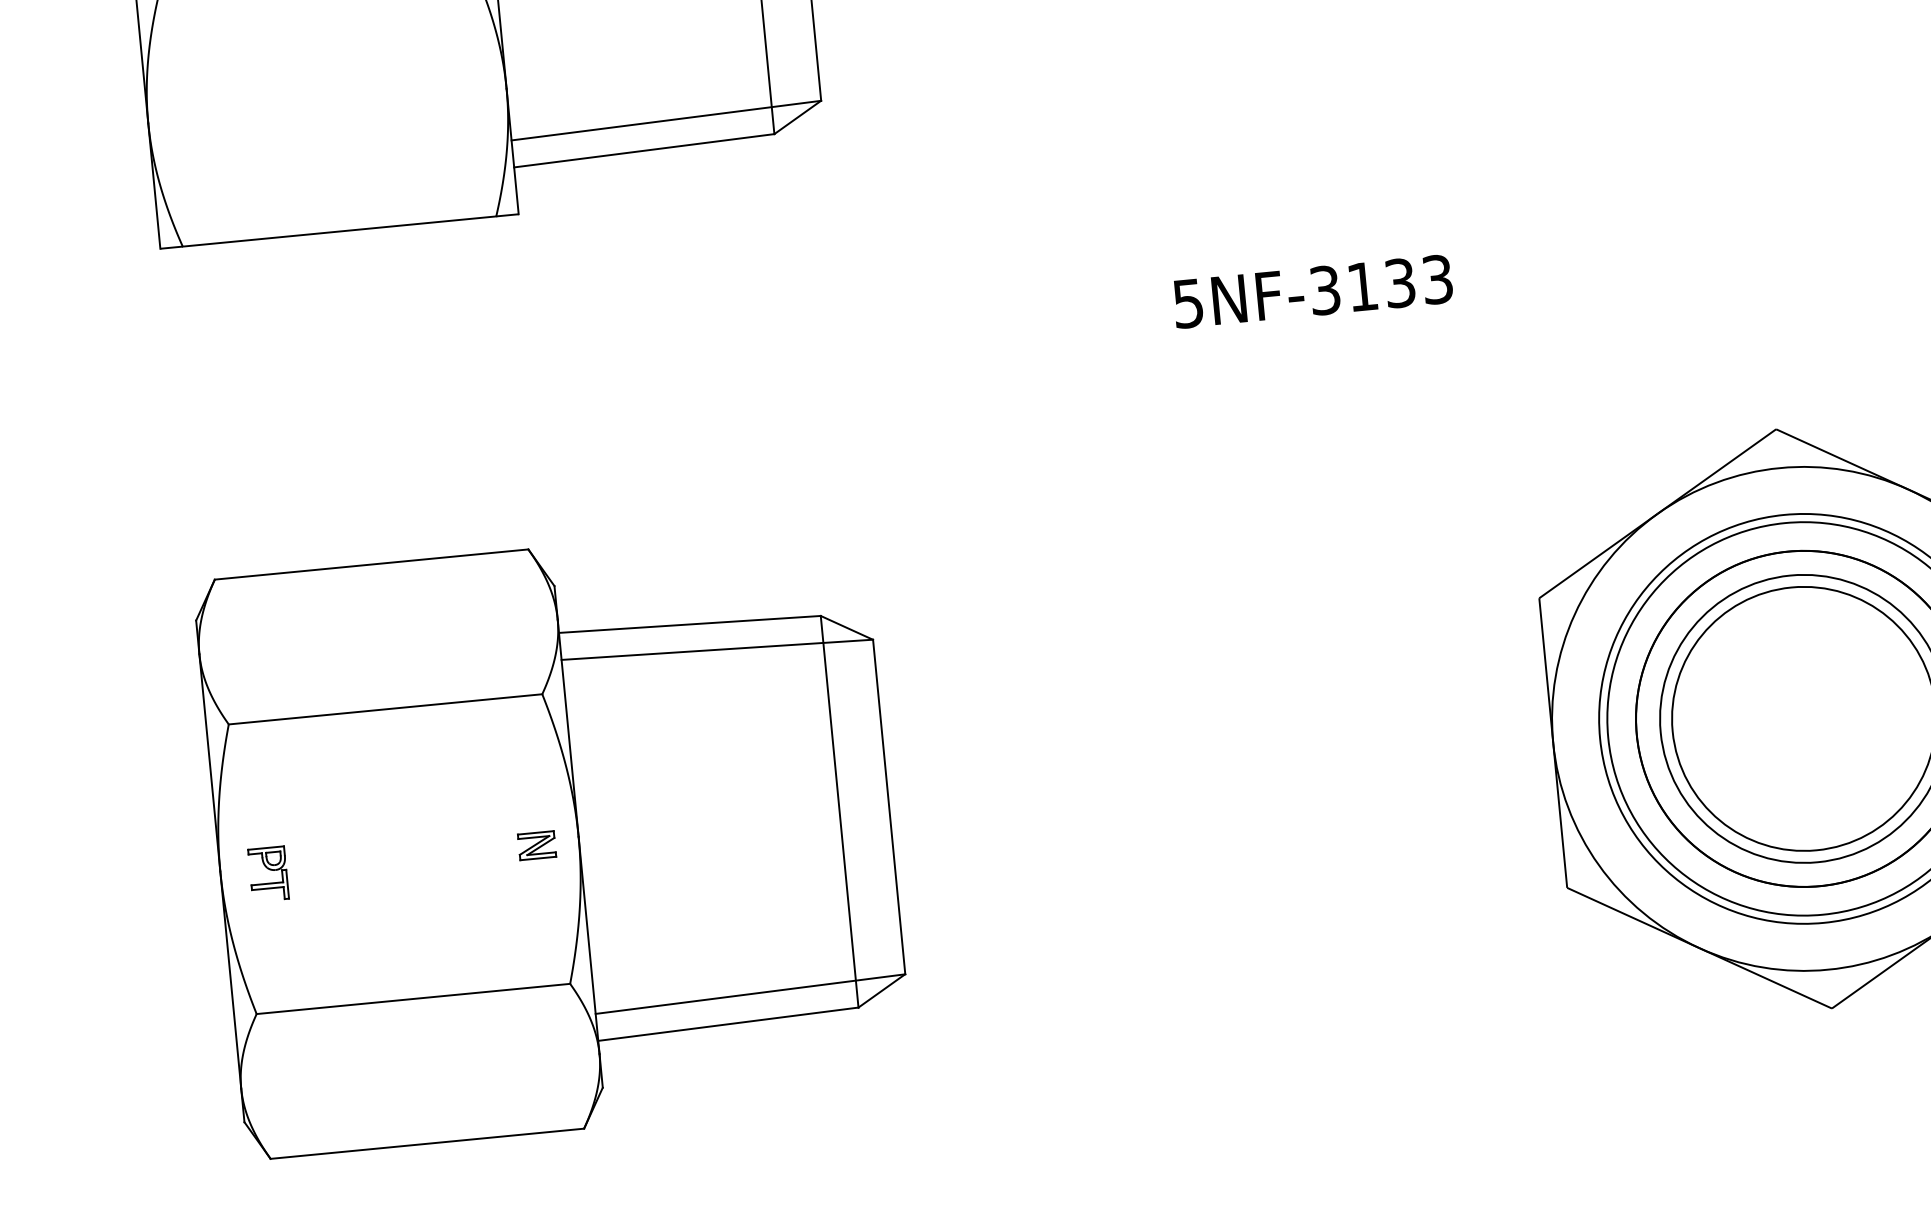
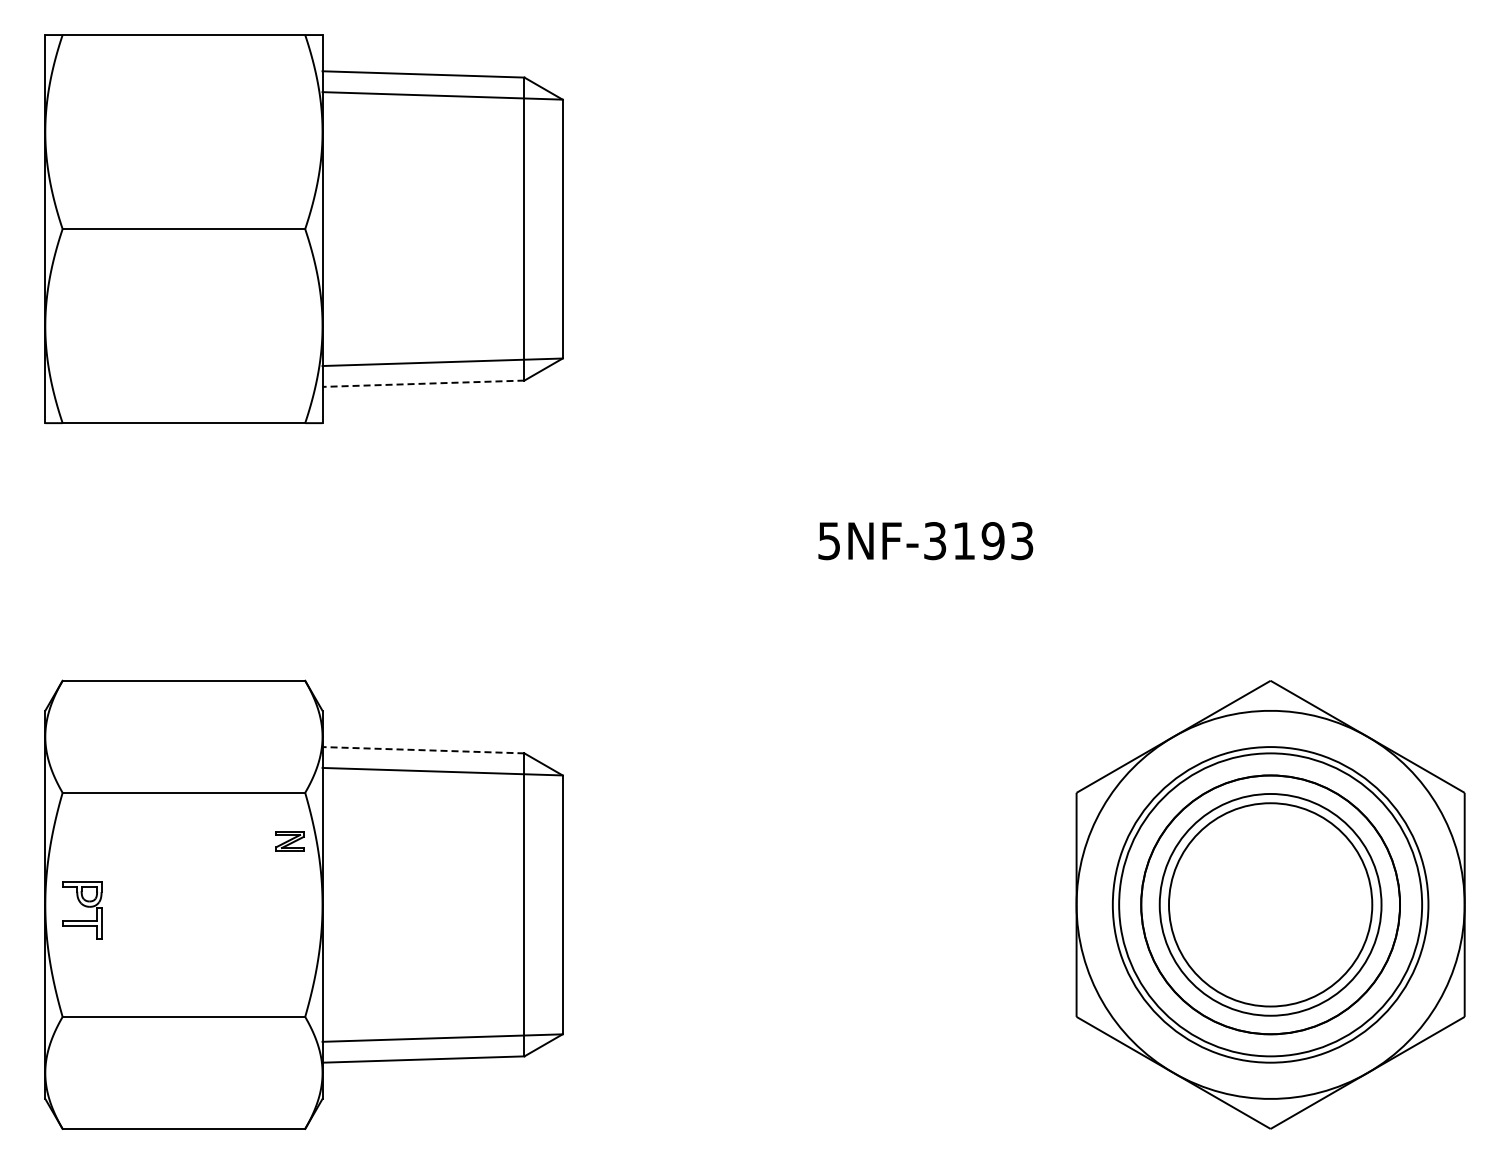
line: (644, 150) -> (423, 383), solid -> dashed
text: (1399, 283) -> (992, 541), 5NF-3133 -> 5NF-3193
line: (689, 624) -> (423, 750), solid -> dashed
part: (536, 845) -> (289, 841), moved
part: (267, 874) -> (81, 910), size x1.4

